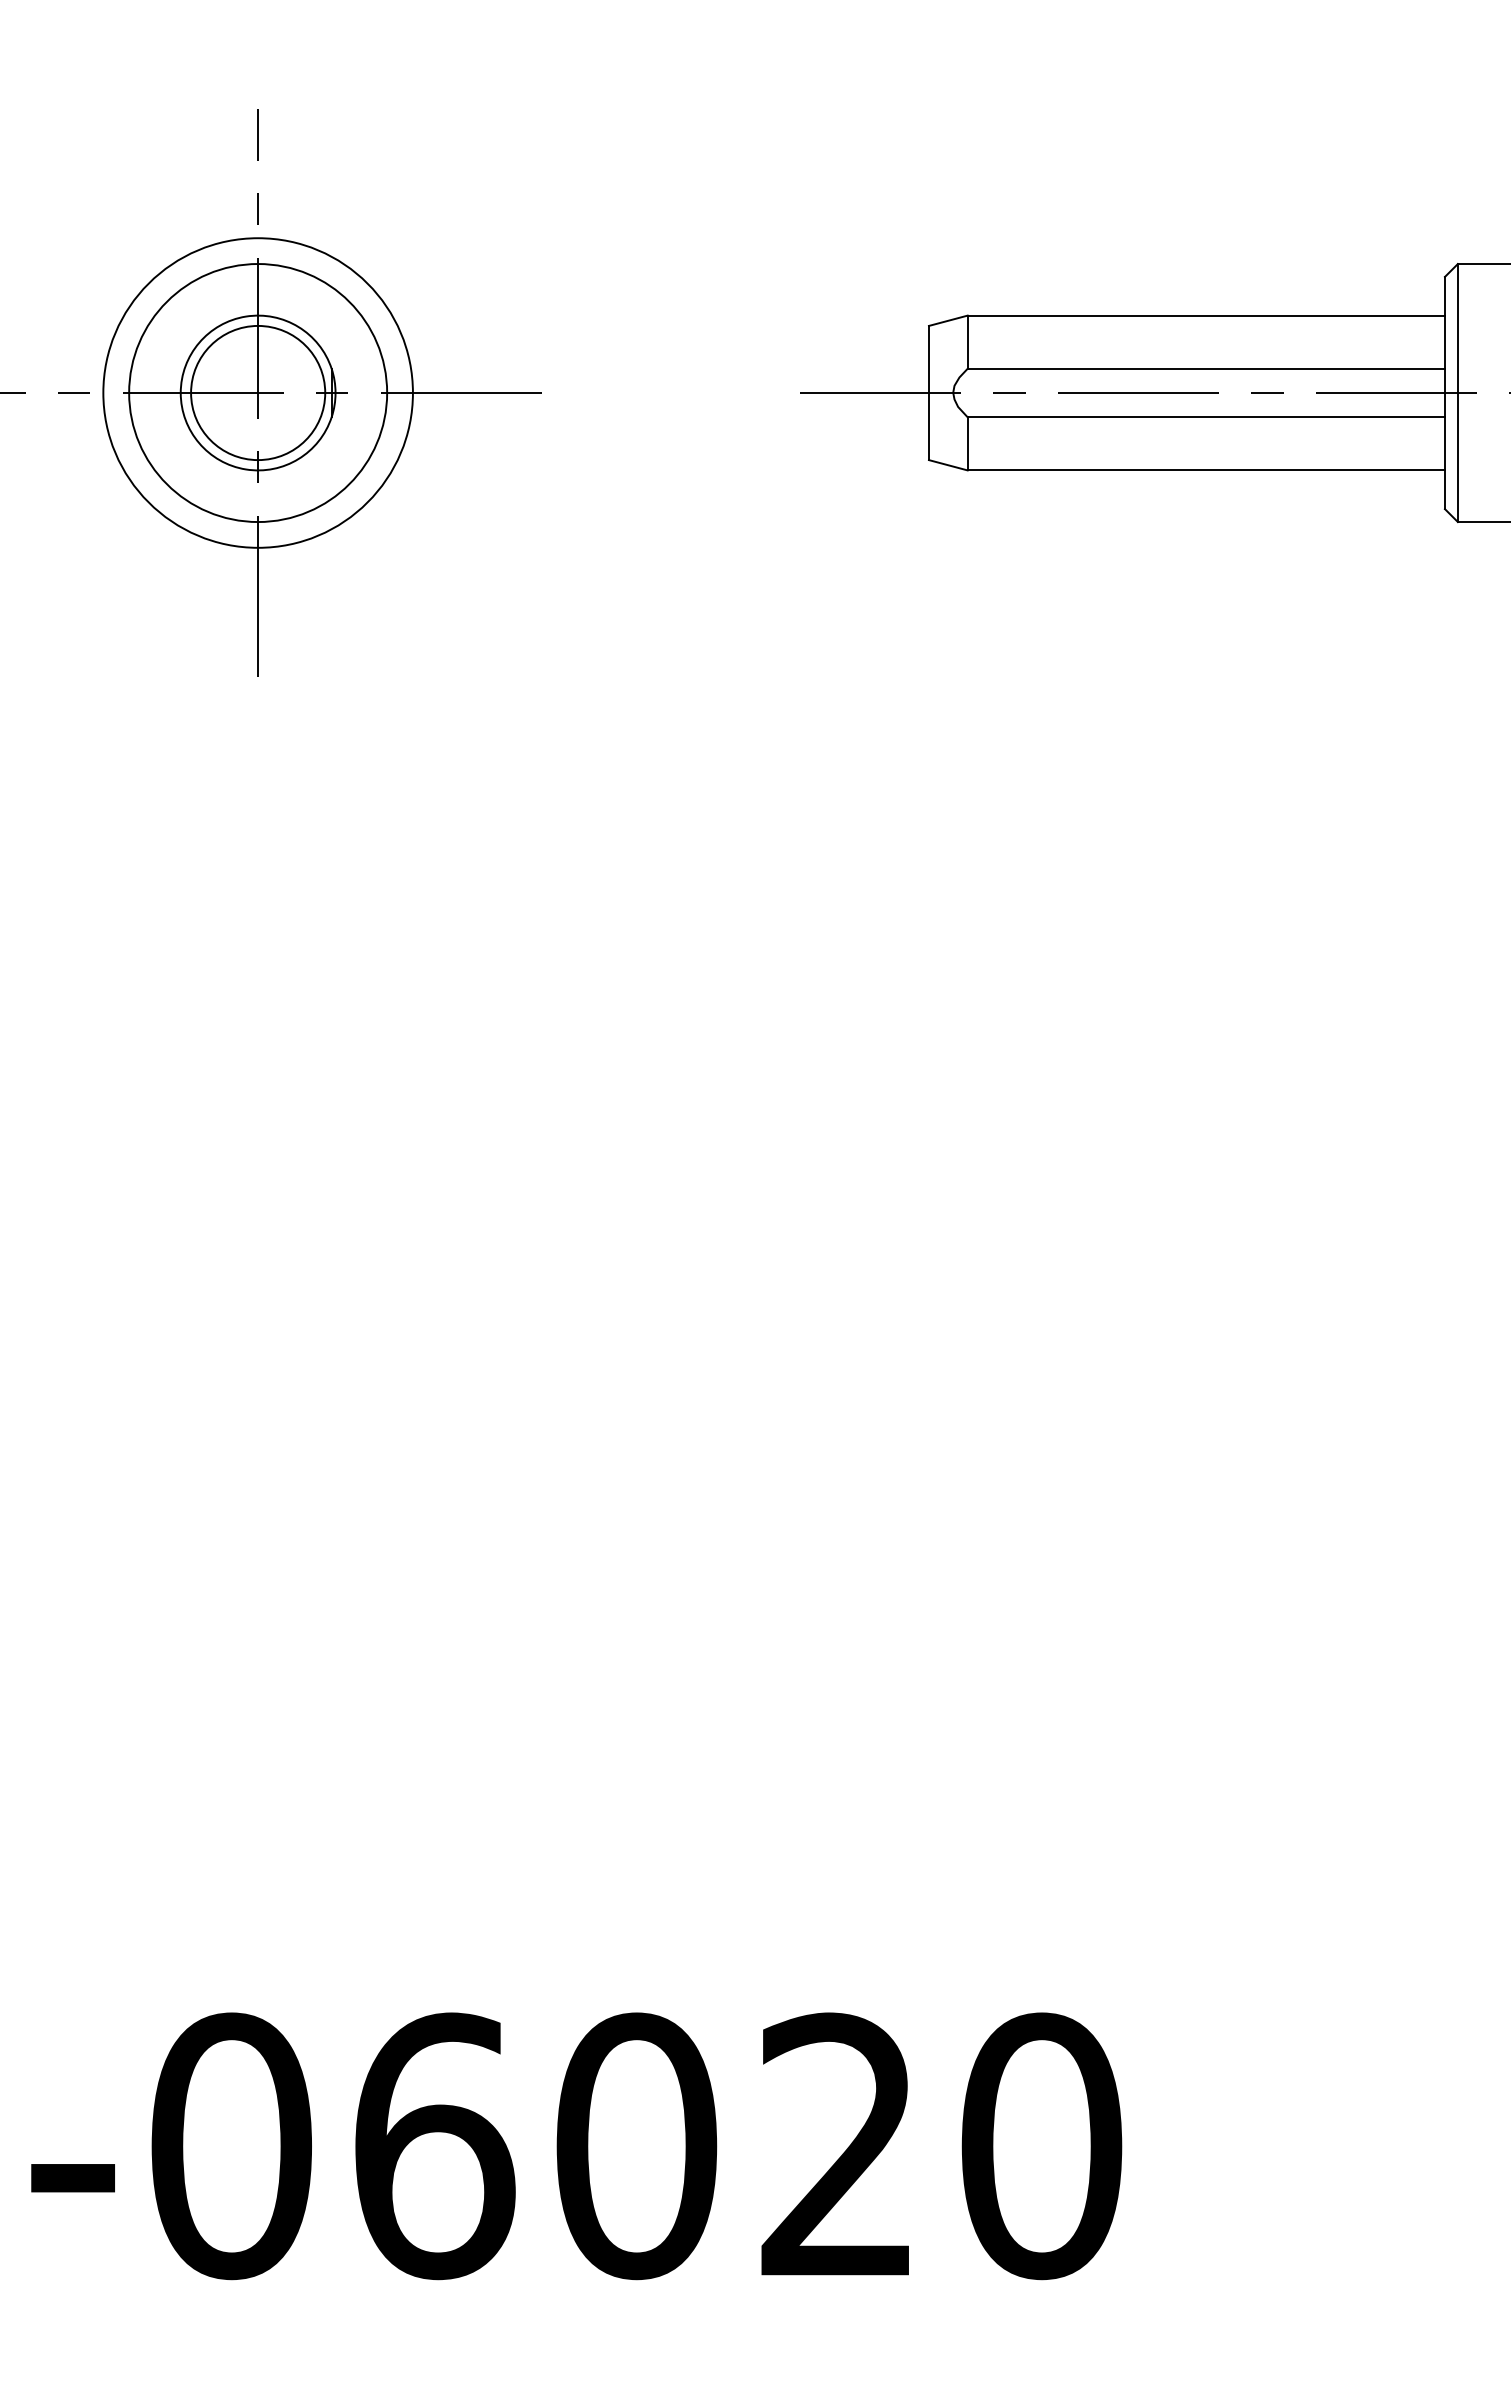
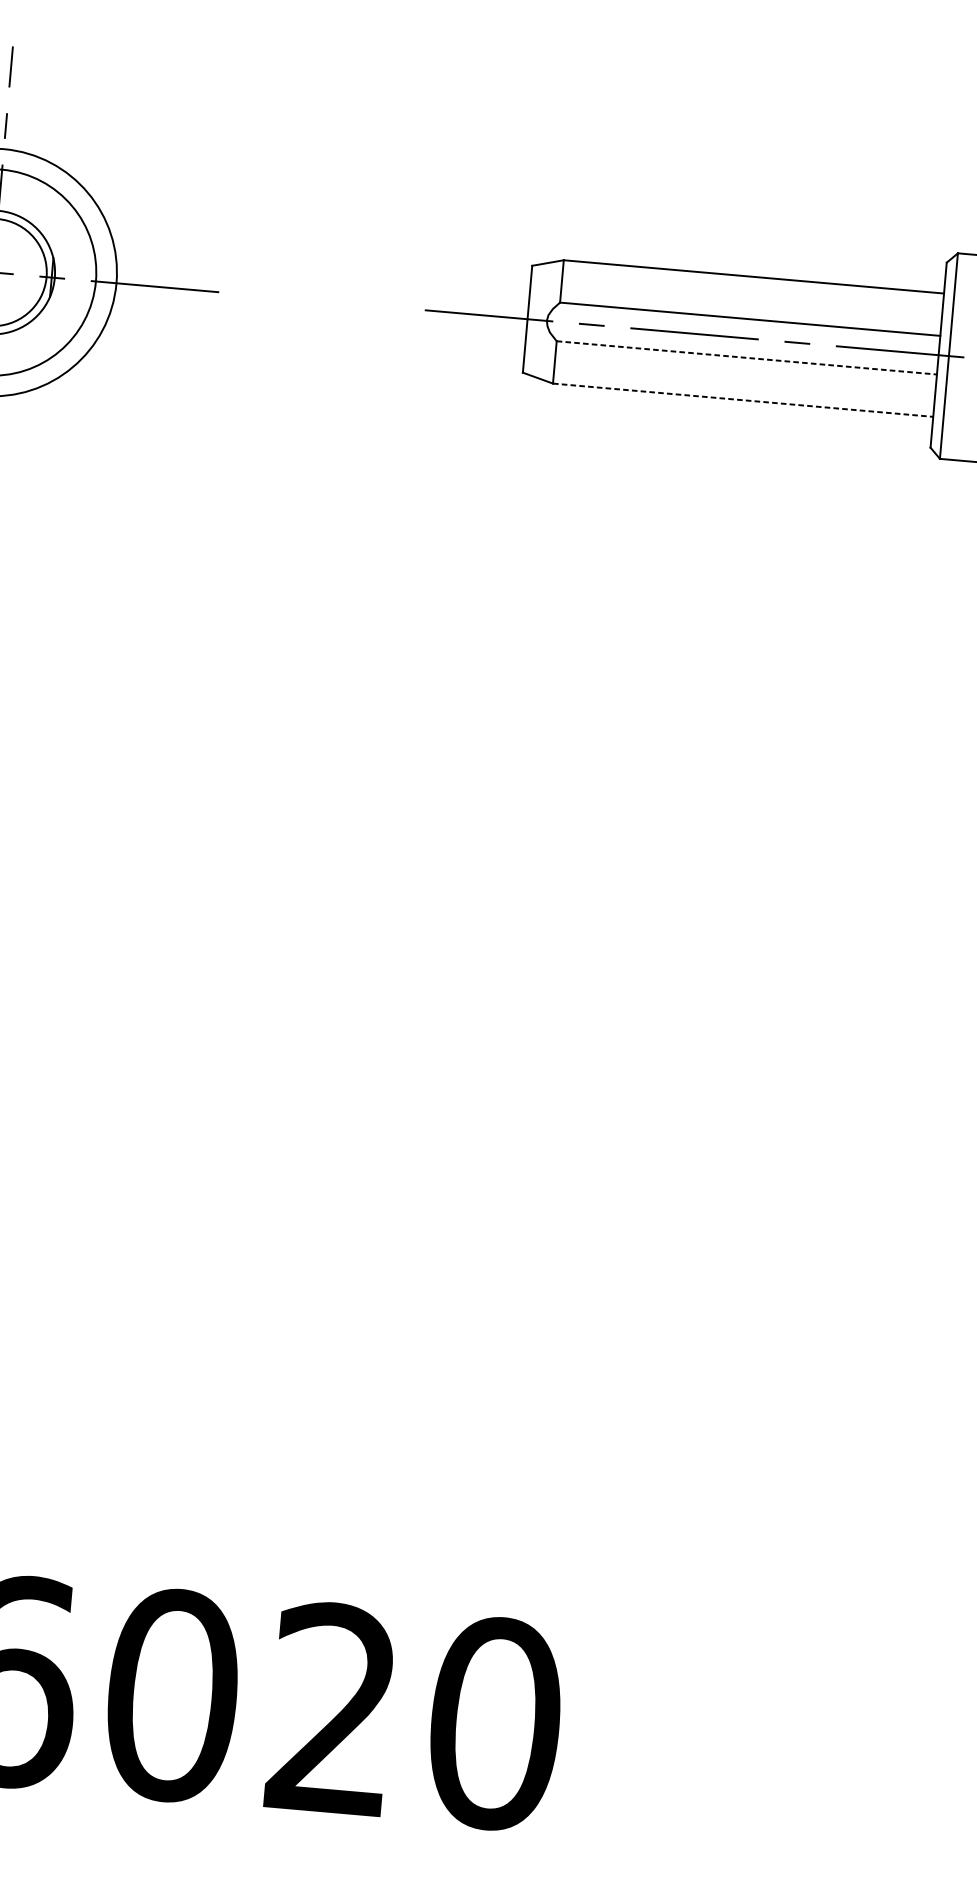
line: (1206, 417) -> (746, 358), solid -> dashed
line: (1206, 470) -> (743, 400), solid -> dashed

